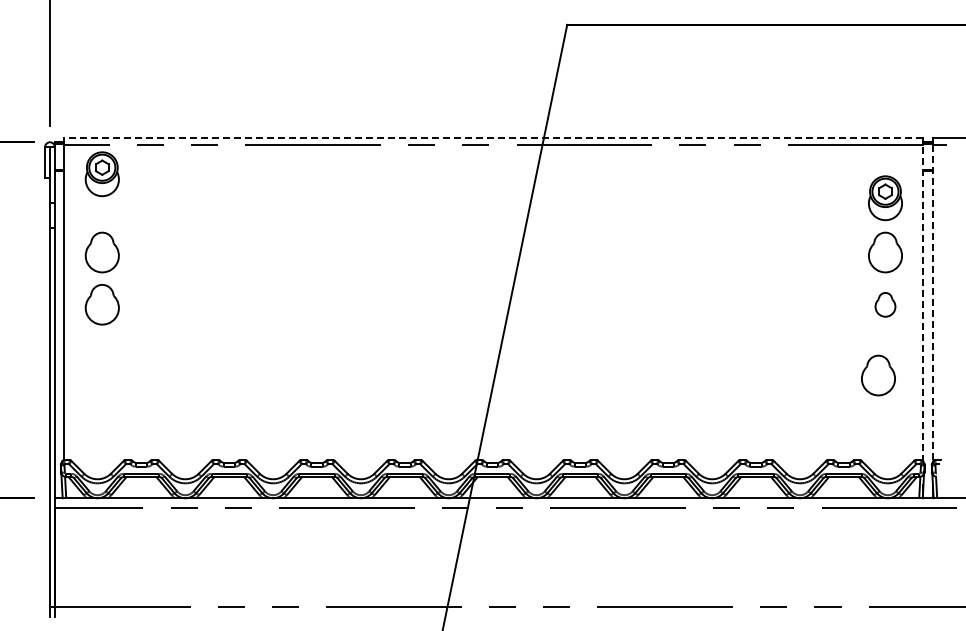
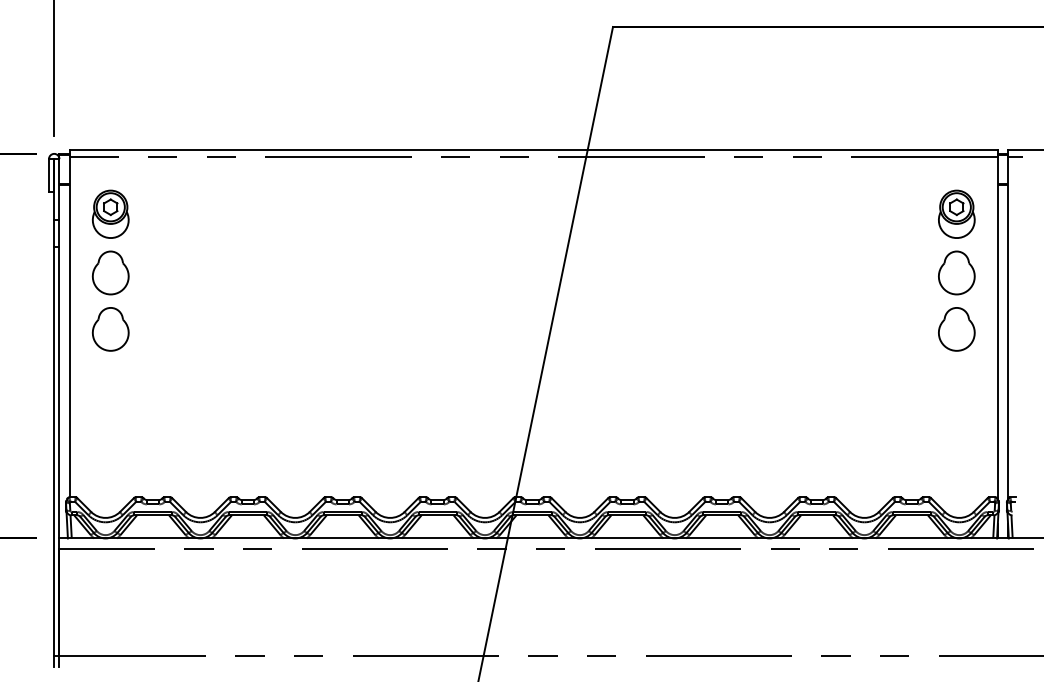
line: (493, 138) -> (533, 149), dashed -> solid
part: (101, 174) -> (109, 214), moved
line: (923, 303) -> (997, 328), dashed -> solid
part: (885, 304) -> (956, 329), size x1.67
line: (932, 304) -> (1007, 329), dashed -> solid
part: (878, 375) -> (949, 405), removed

